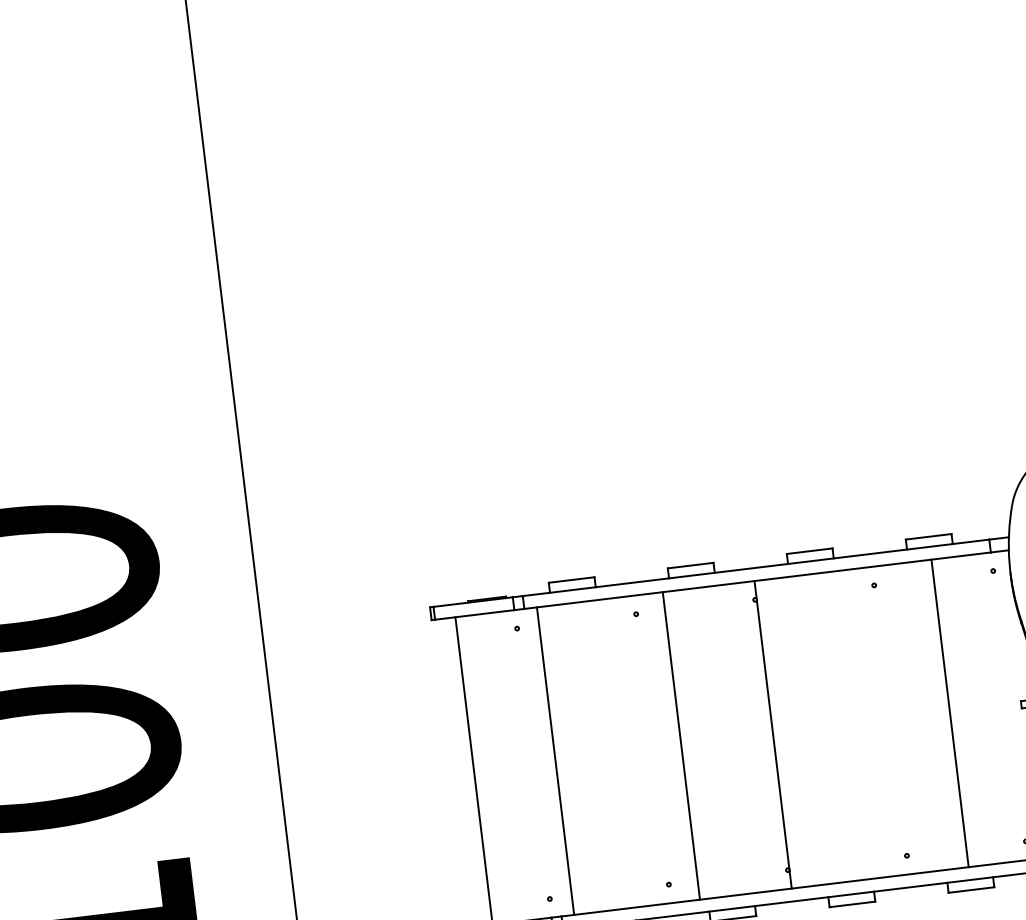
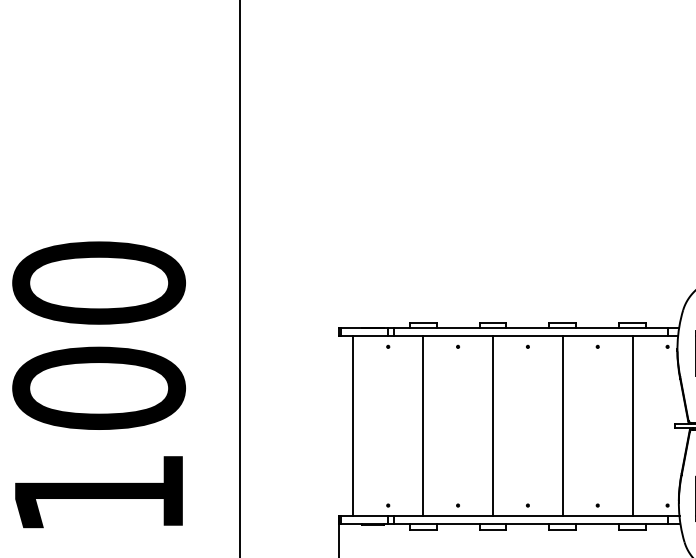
line: (772, 733) -> (562, 425), moved
line: (682, 744) -> (493, 425), moved
line: (555, 759) -> (423, 425), moved

